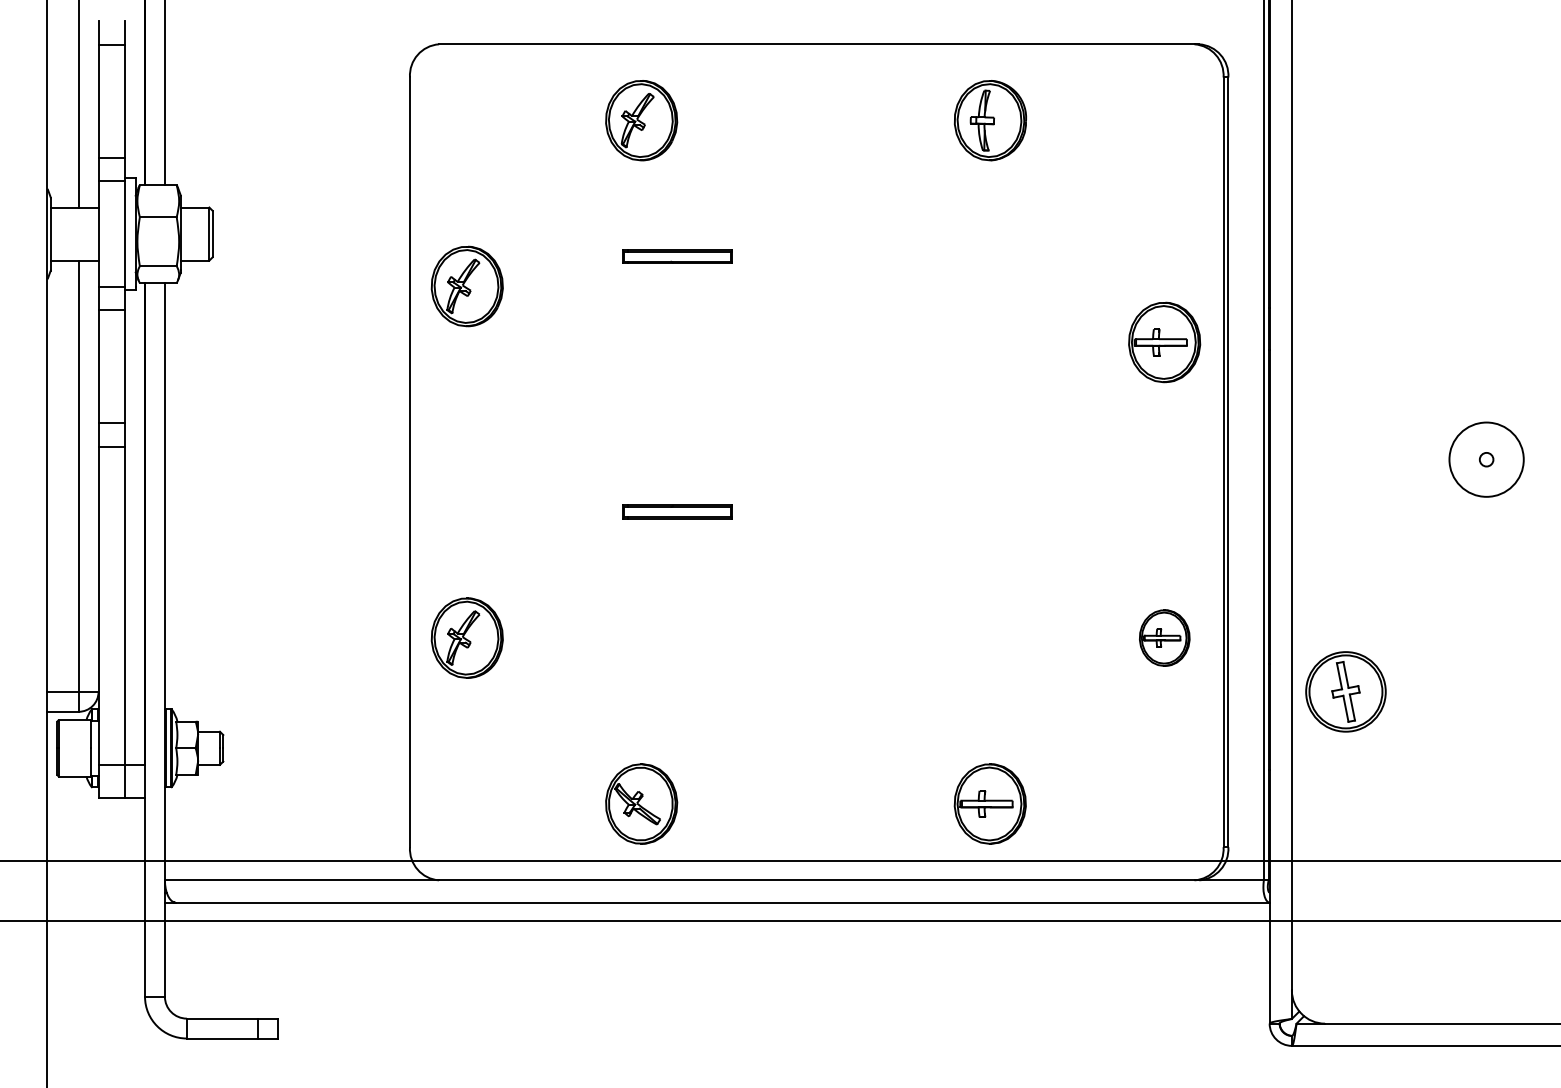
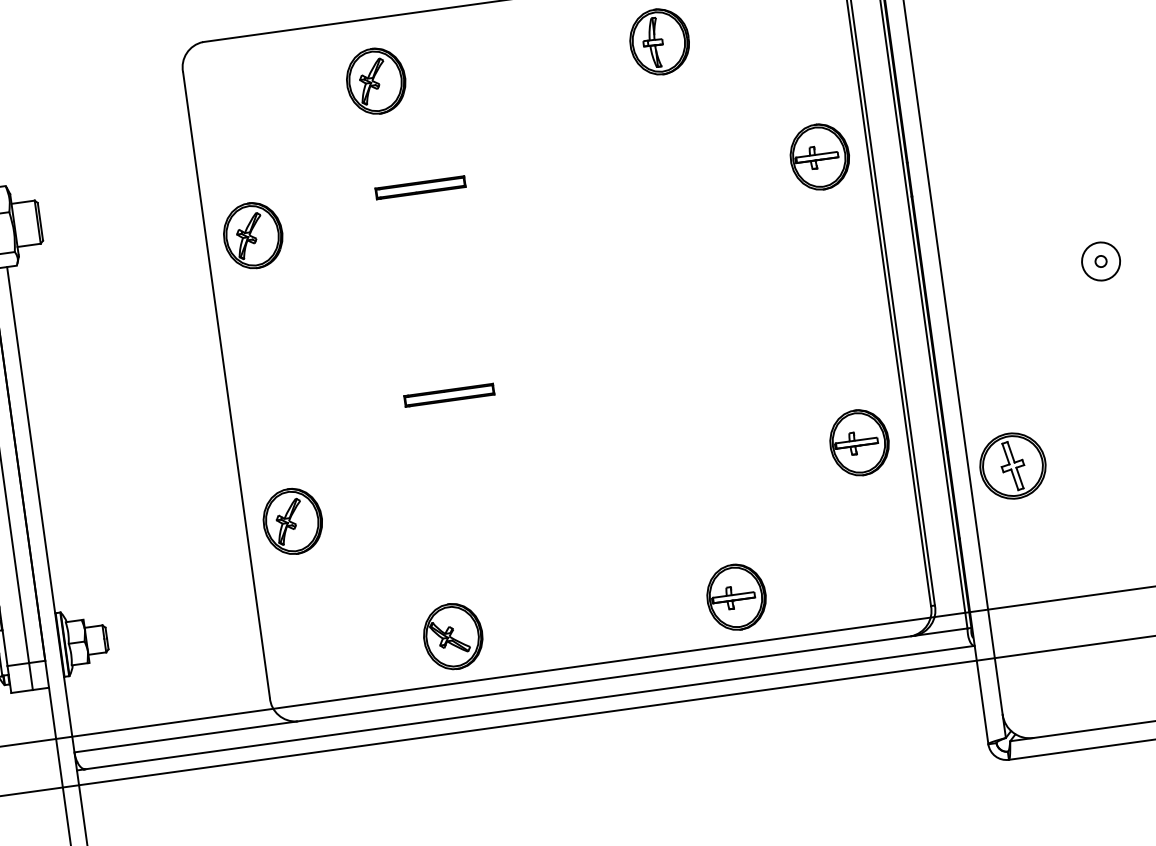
part: (1164, 342) -> (819, 157), moved
circle: (1486, 459) -> (1100, 261), size x0.62
part: (1164, 637) -> (859, 442), size x1.43

